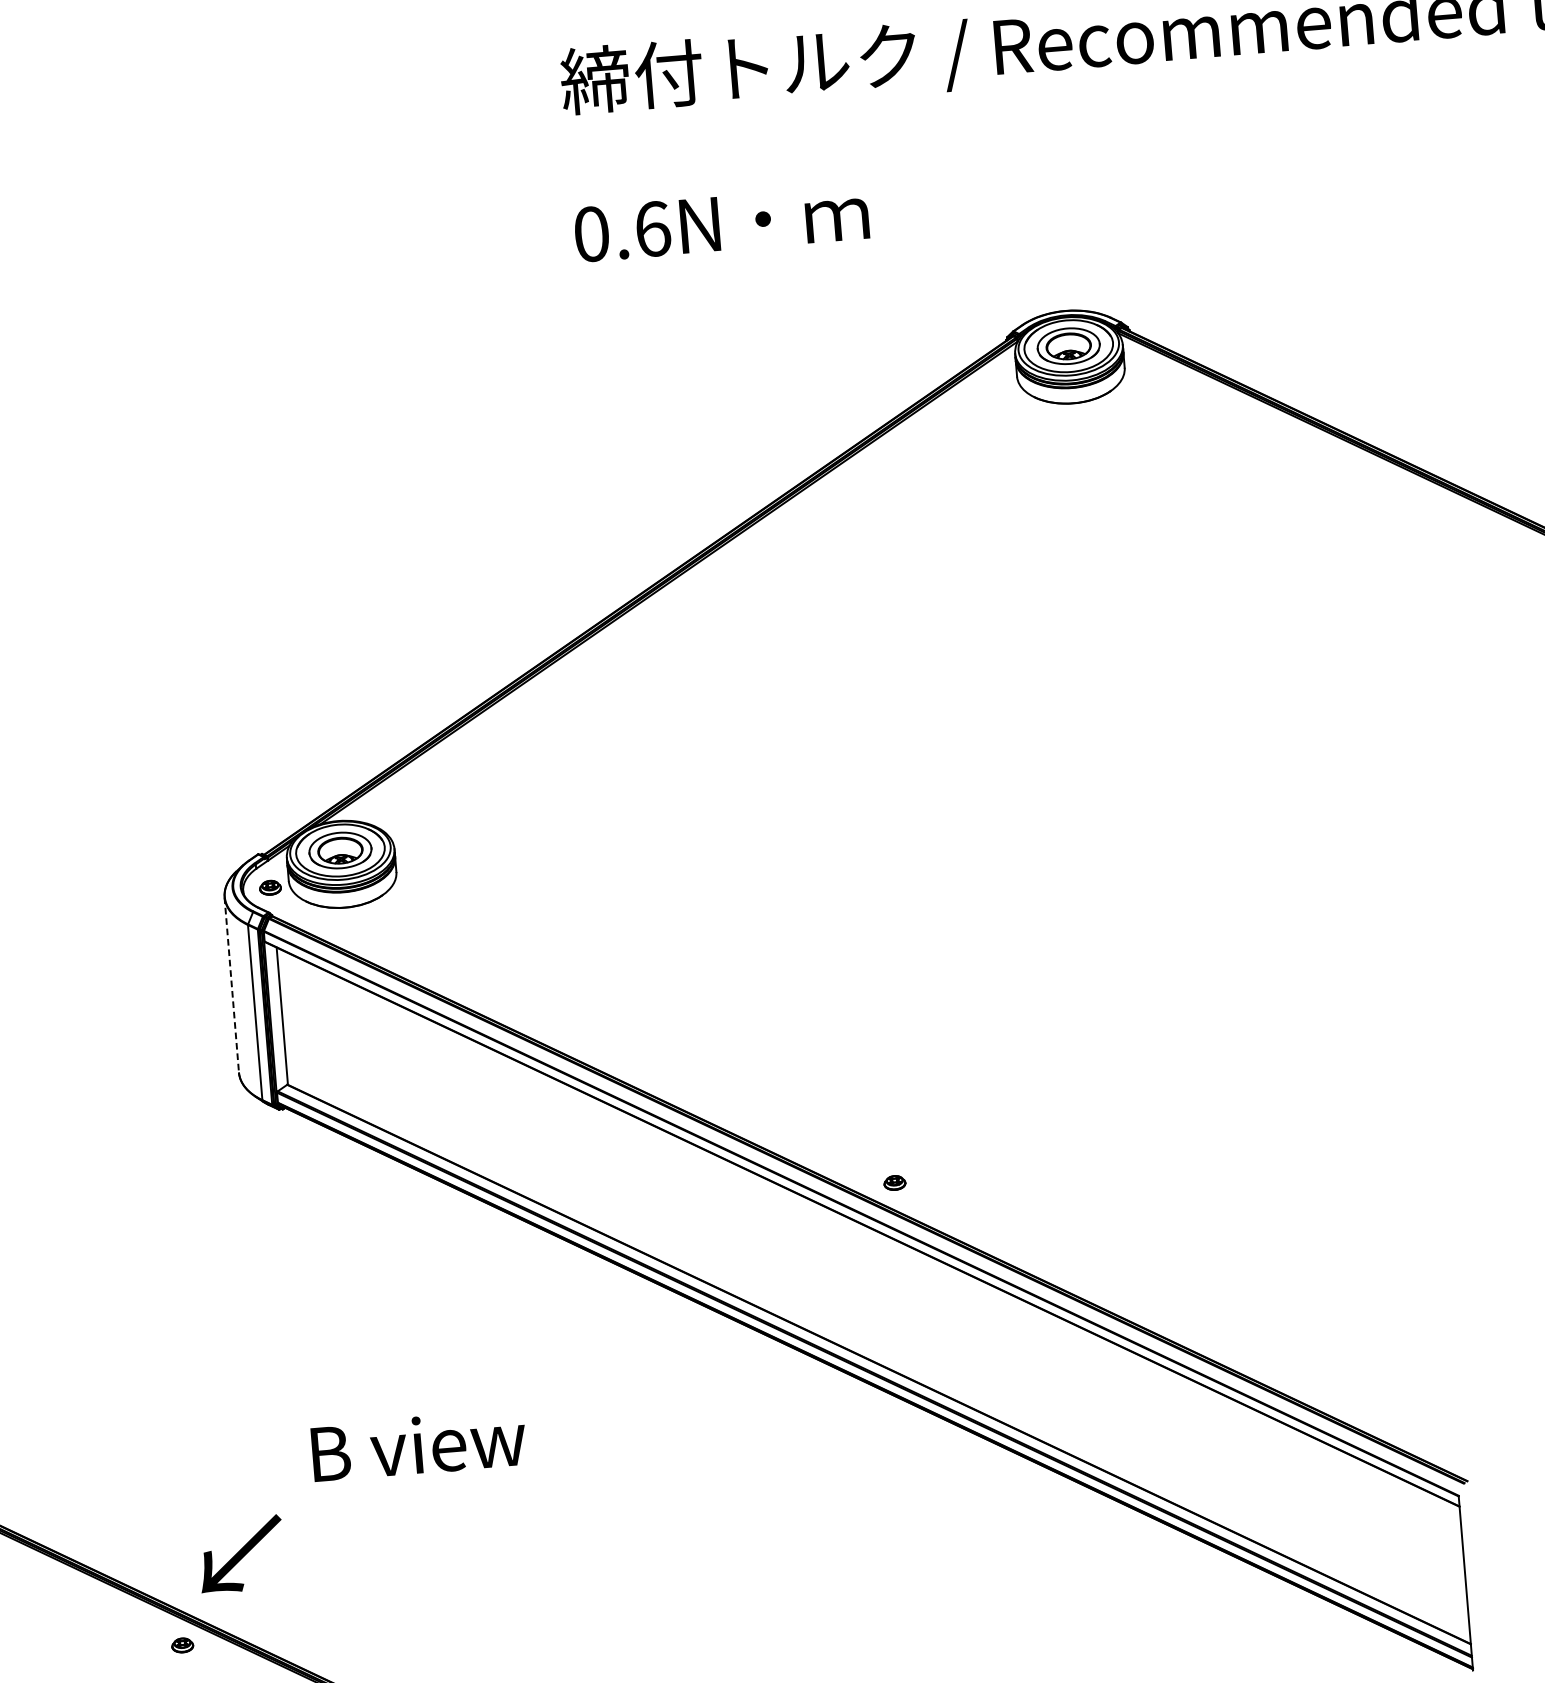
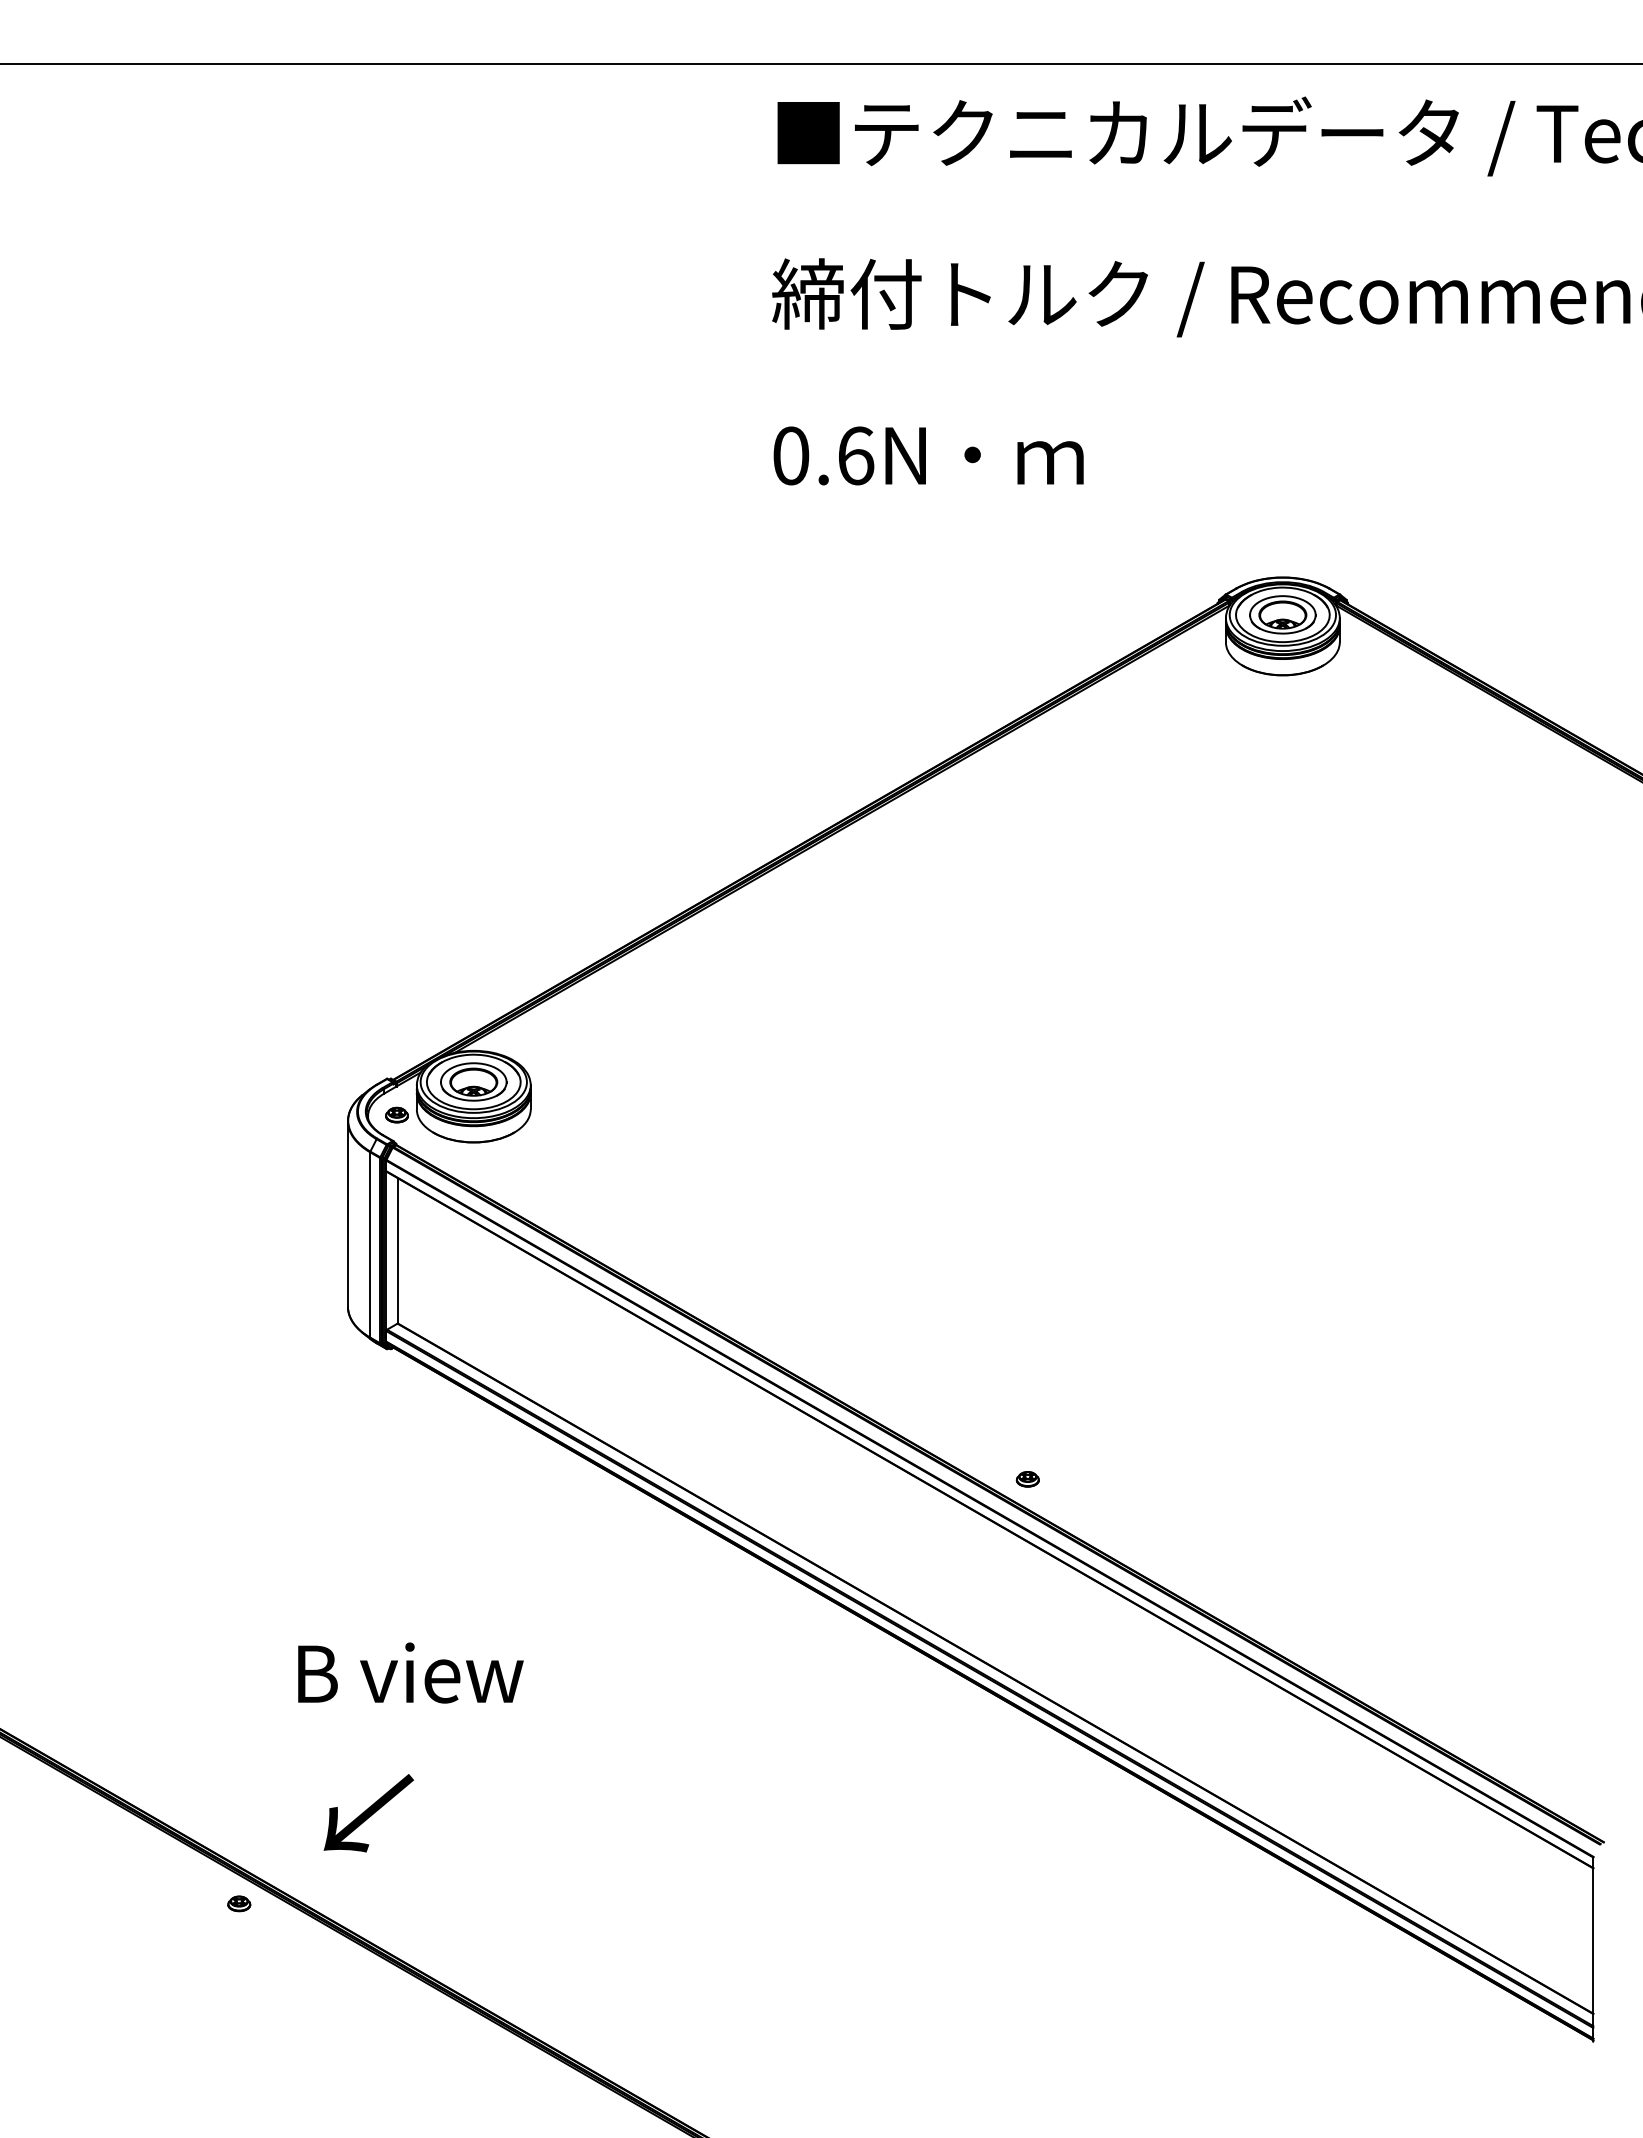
line: (231, 984) -> (347, 1213), dashed -> solid
text: (418, 1444) -> (410, 1672), moved
text: (241, 1554) -> (368, 1813), moved

